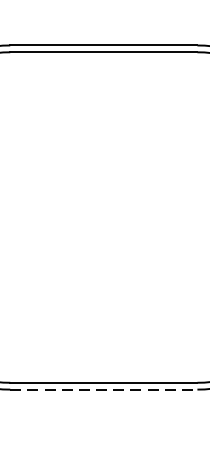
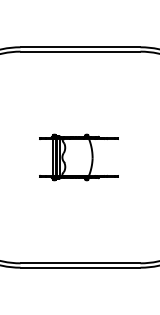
part: (100, 217) -> (78, 157), added
line: (103, 389) -> (80, 267), dashed -> solid

